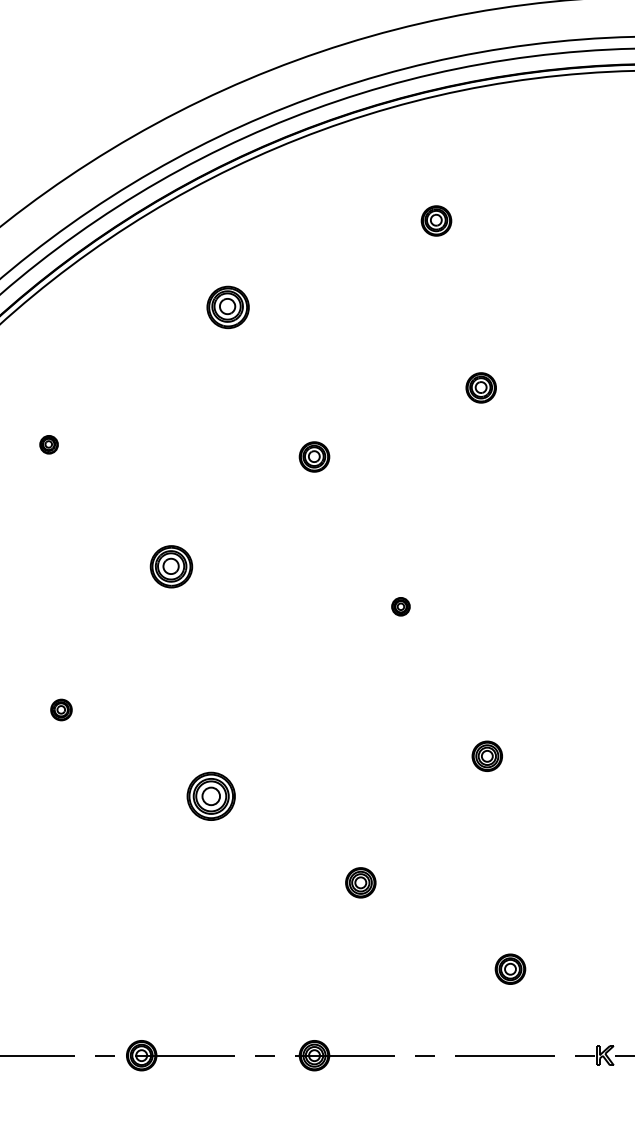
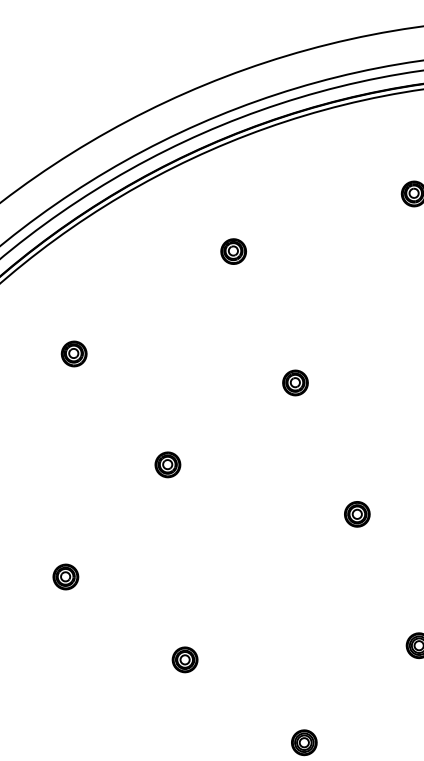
part: (227, 306) -> (233, 250), size x0.71
part: (48, 444) -> (73, 353), size x1.67
part: (170, 566) -> (167, 464), size x0.71
part: (400, 606) -> (356, 514), size x1.67
part: (61, 709) -> (65, 576), size x1.43
part: (210, 796) -> (184, 659), size x0.62

